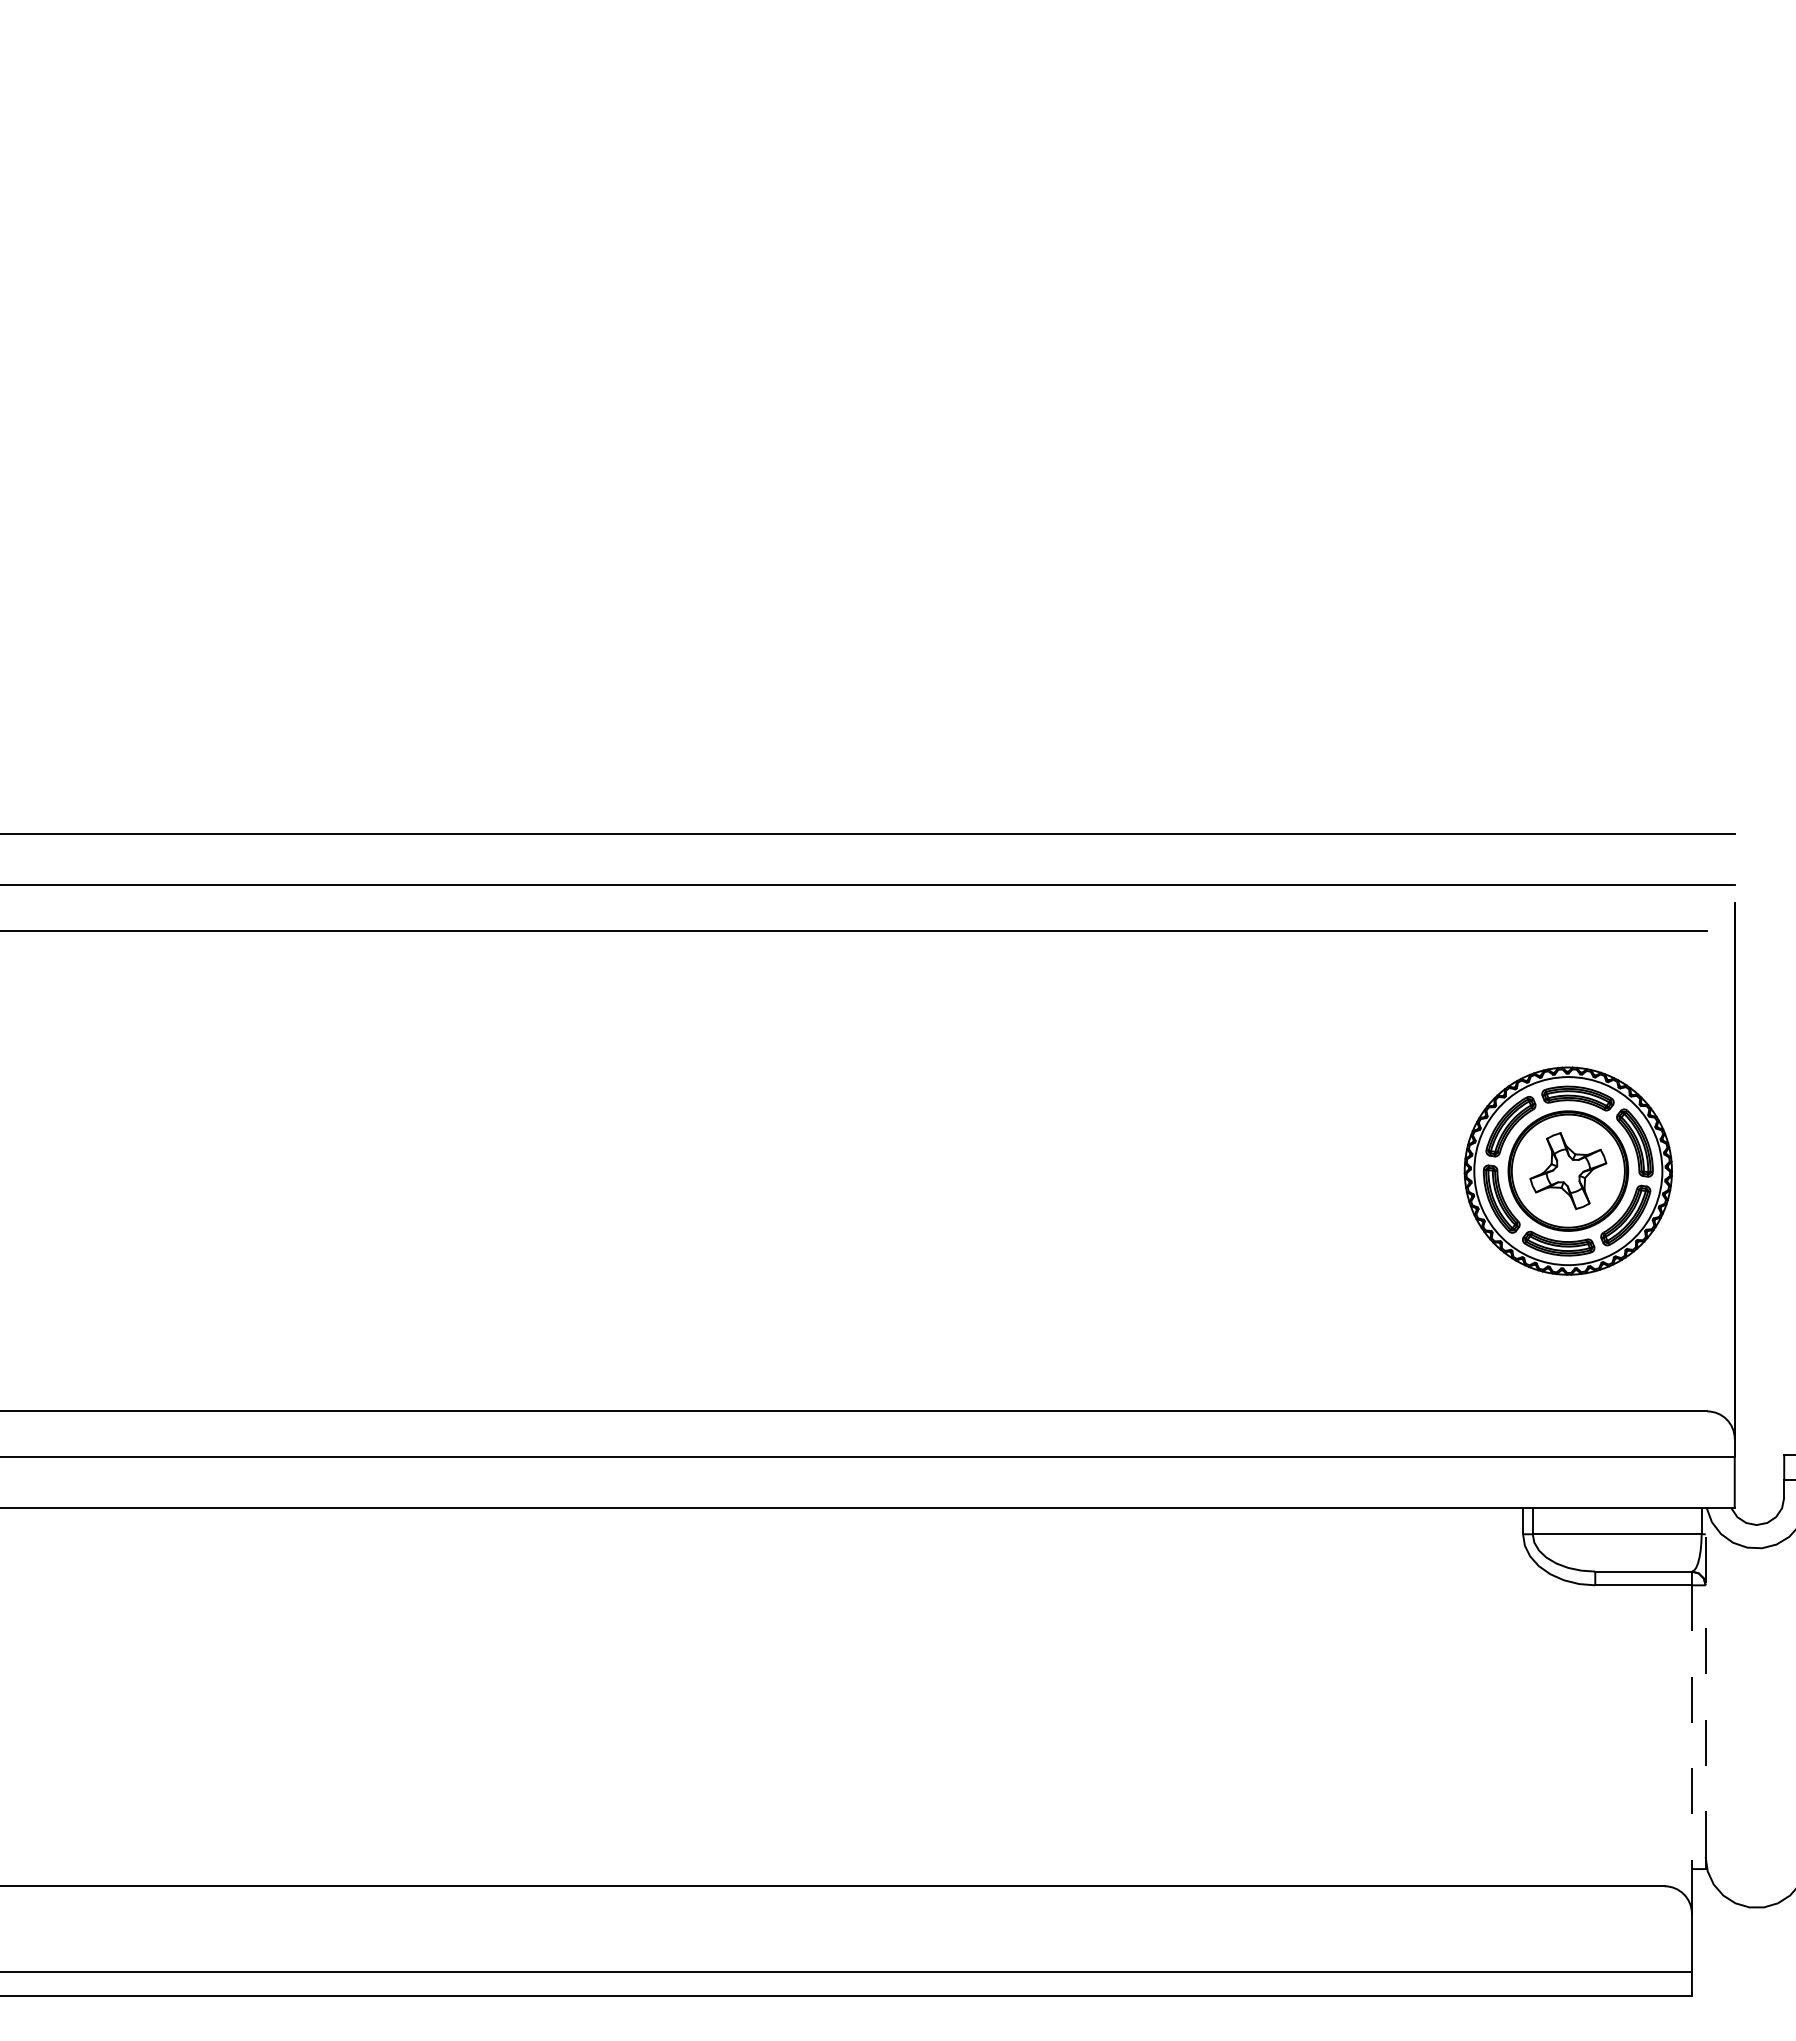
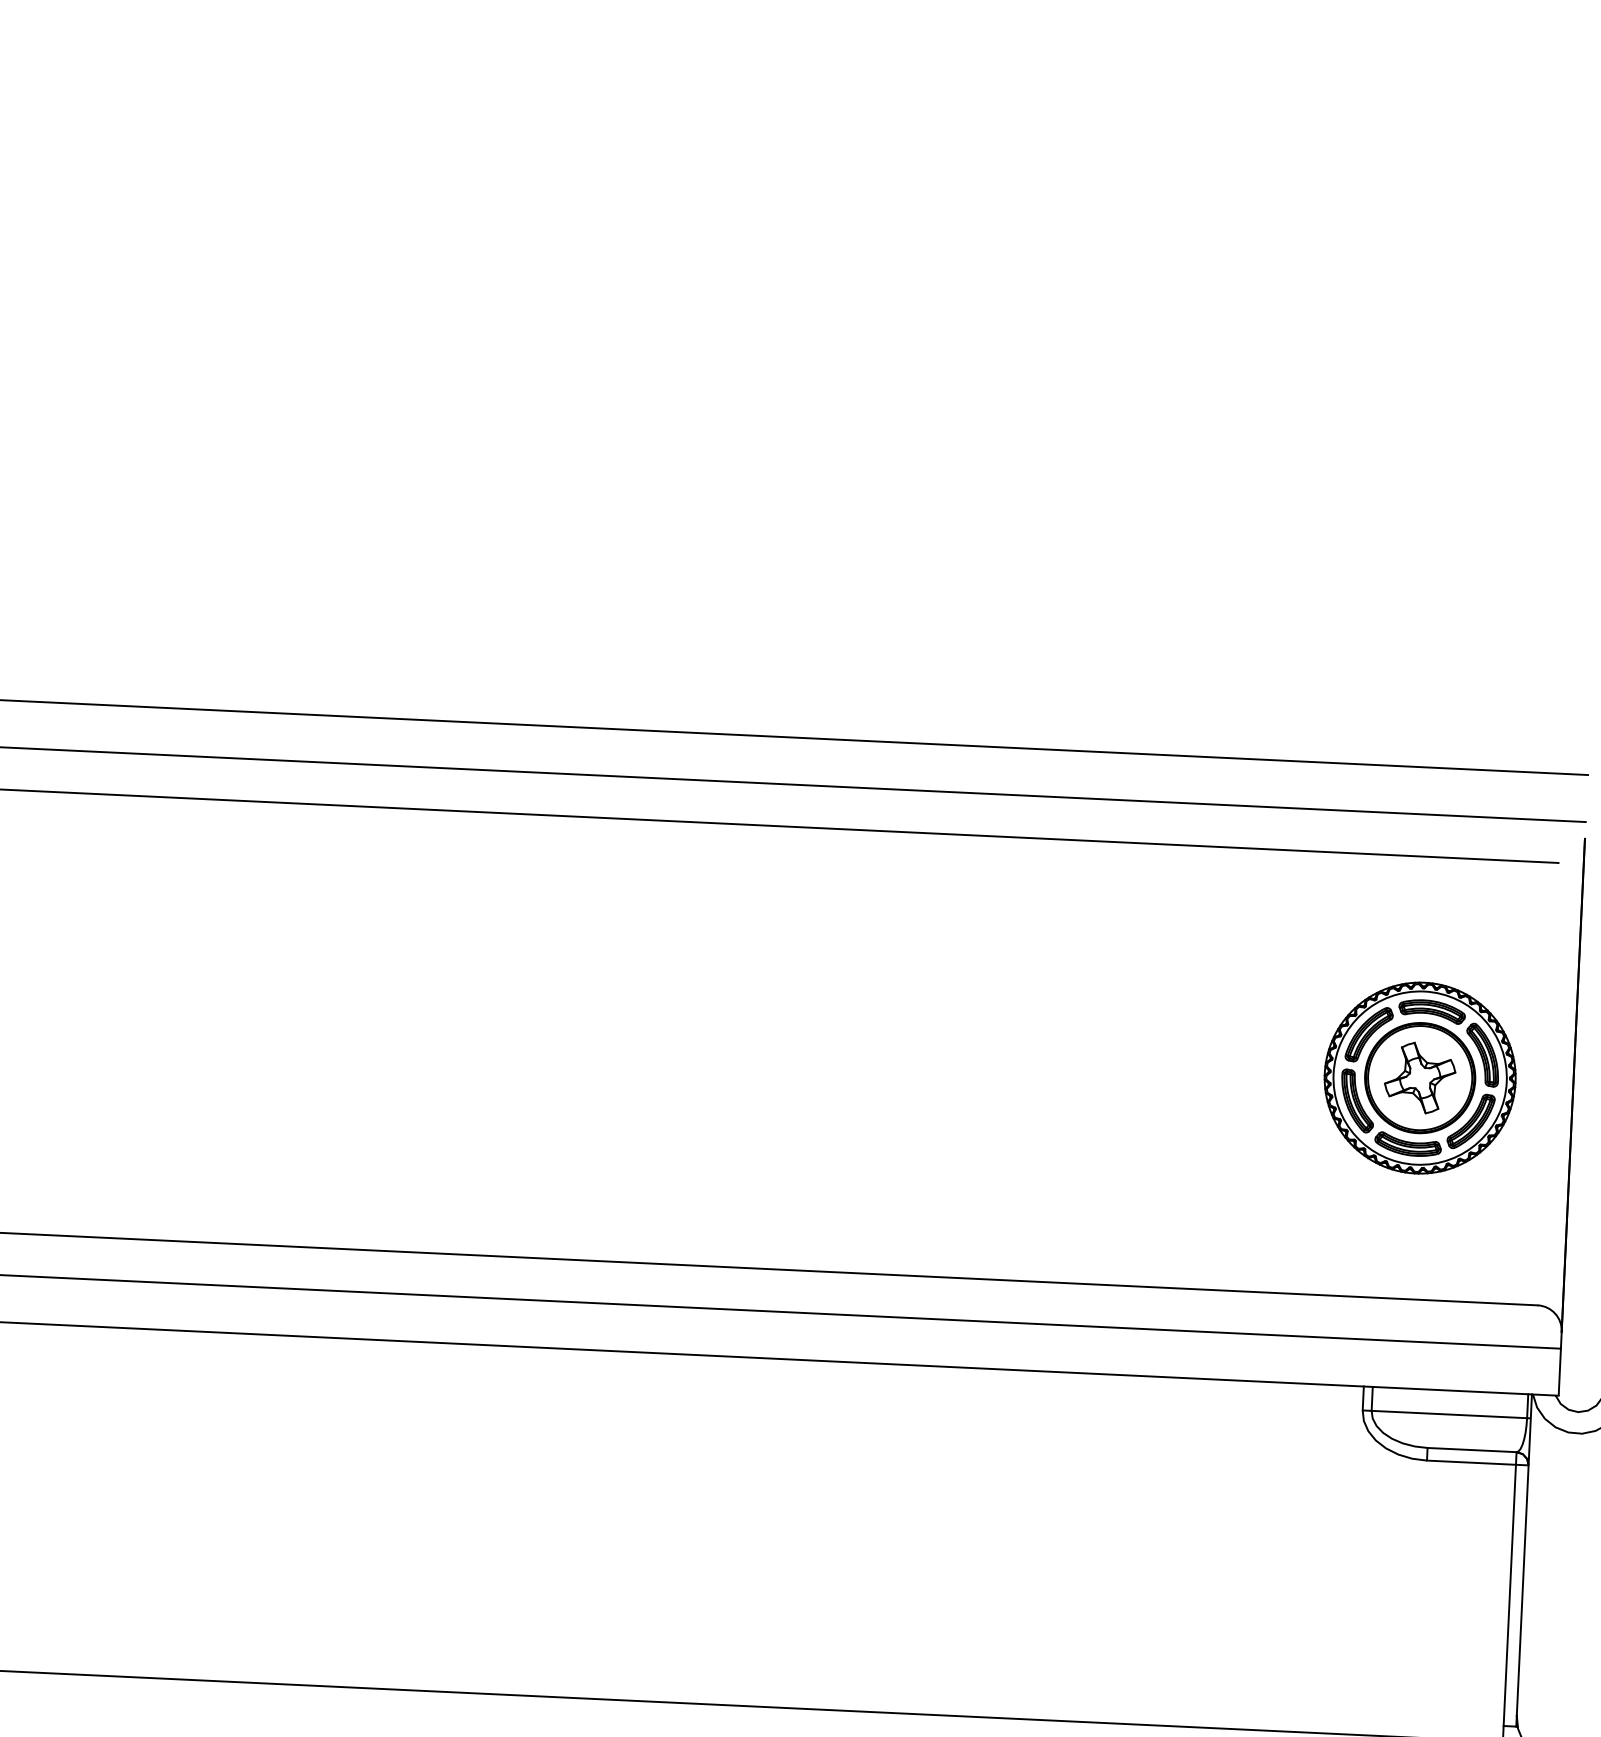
line: (1705, 1682) -> (1524, 1554), dashed -> solid
line: (1691, 1727) -> (1509, 1595), dashed -> solid

